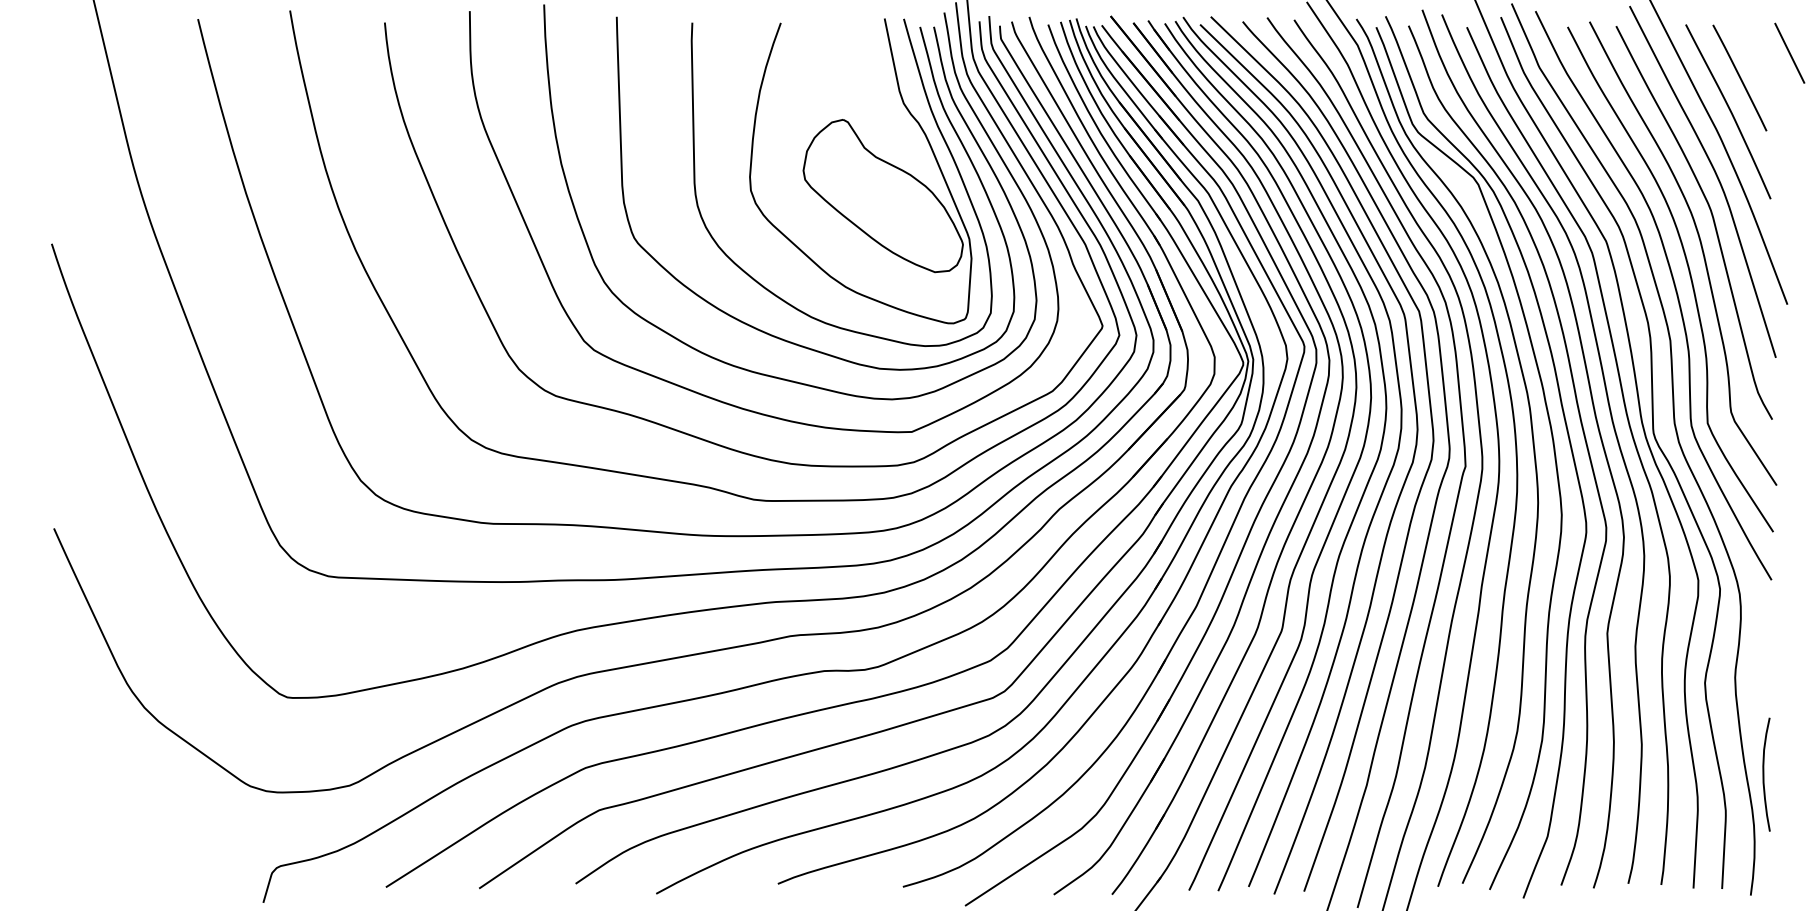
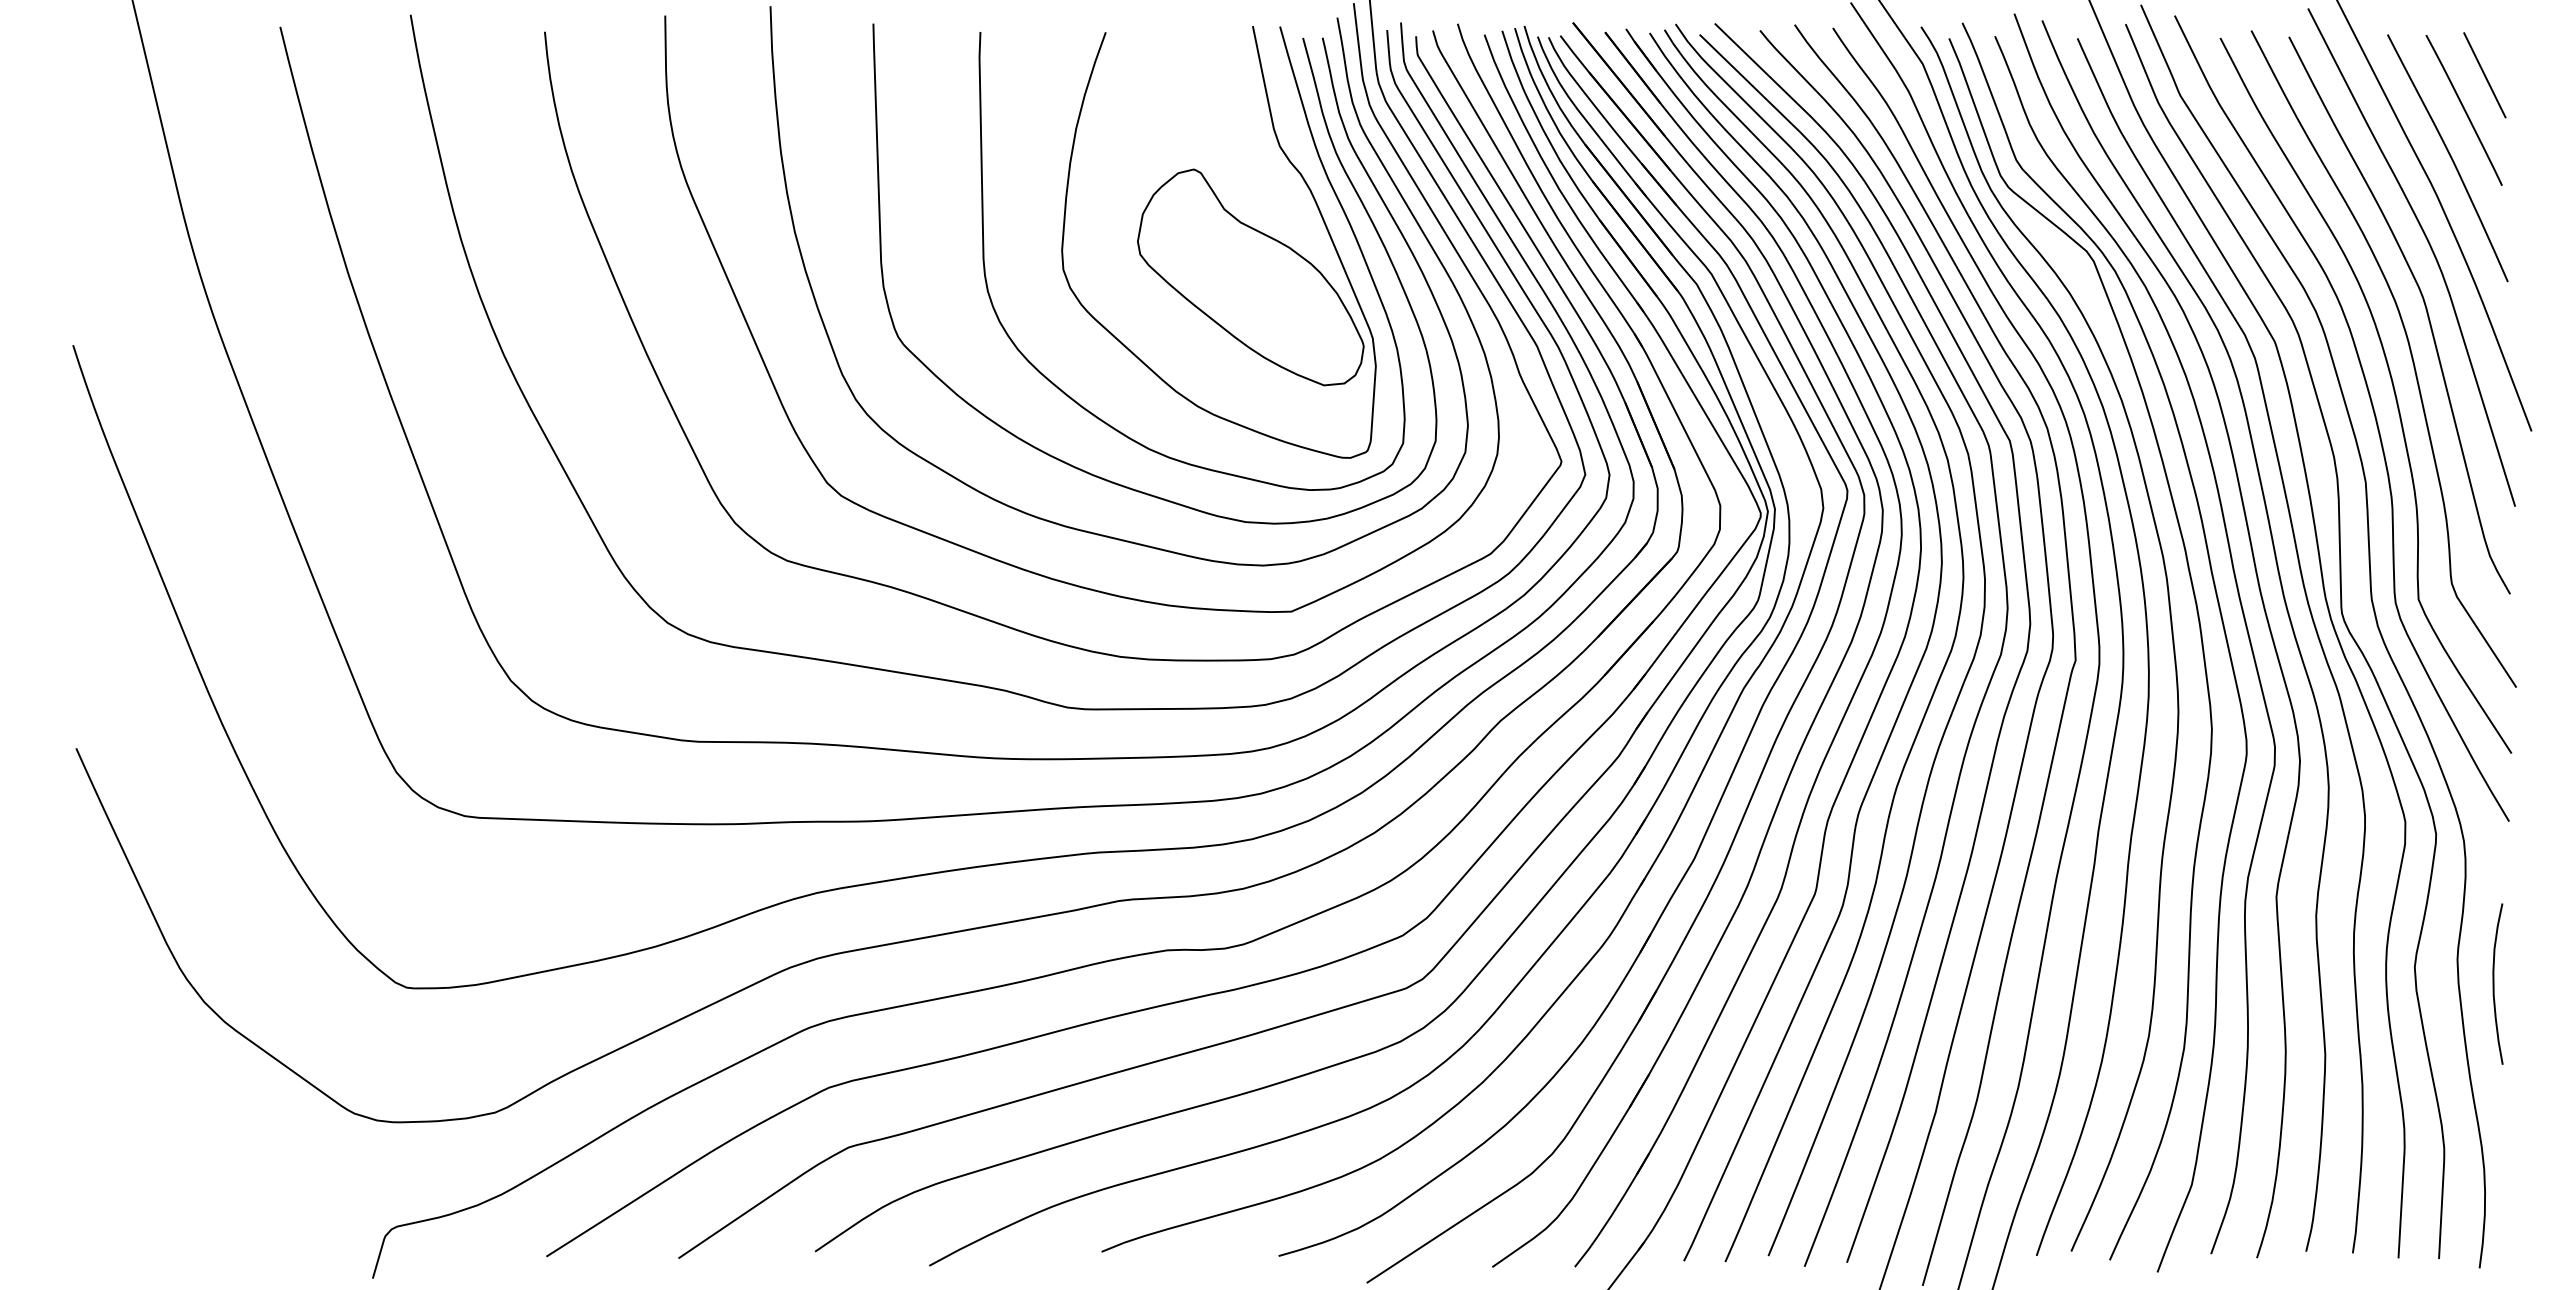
line: (1789, 53) -> (2484, 75), moved
curve: (1764, 774) -> (2494, 983), moved

